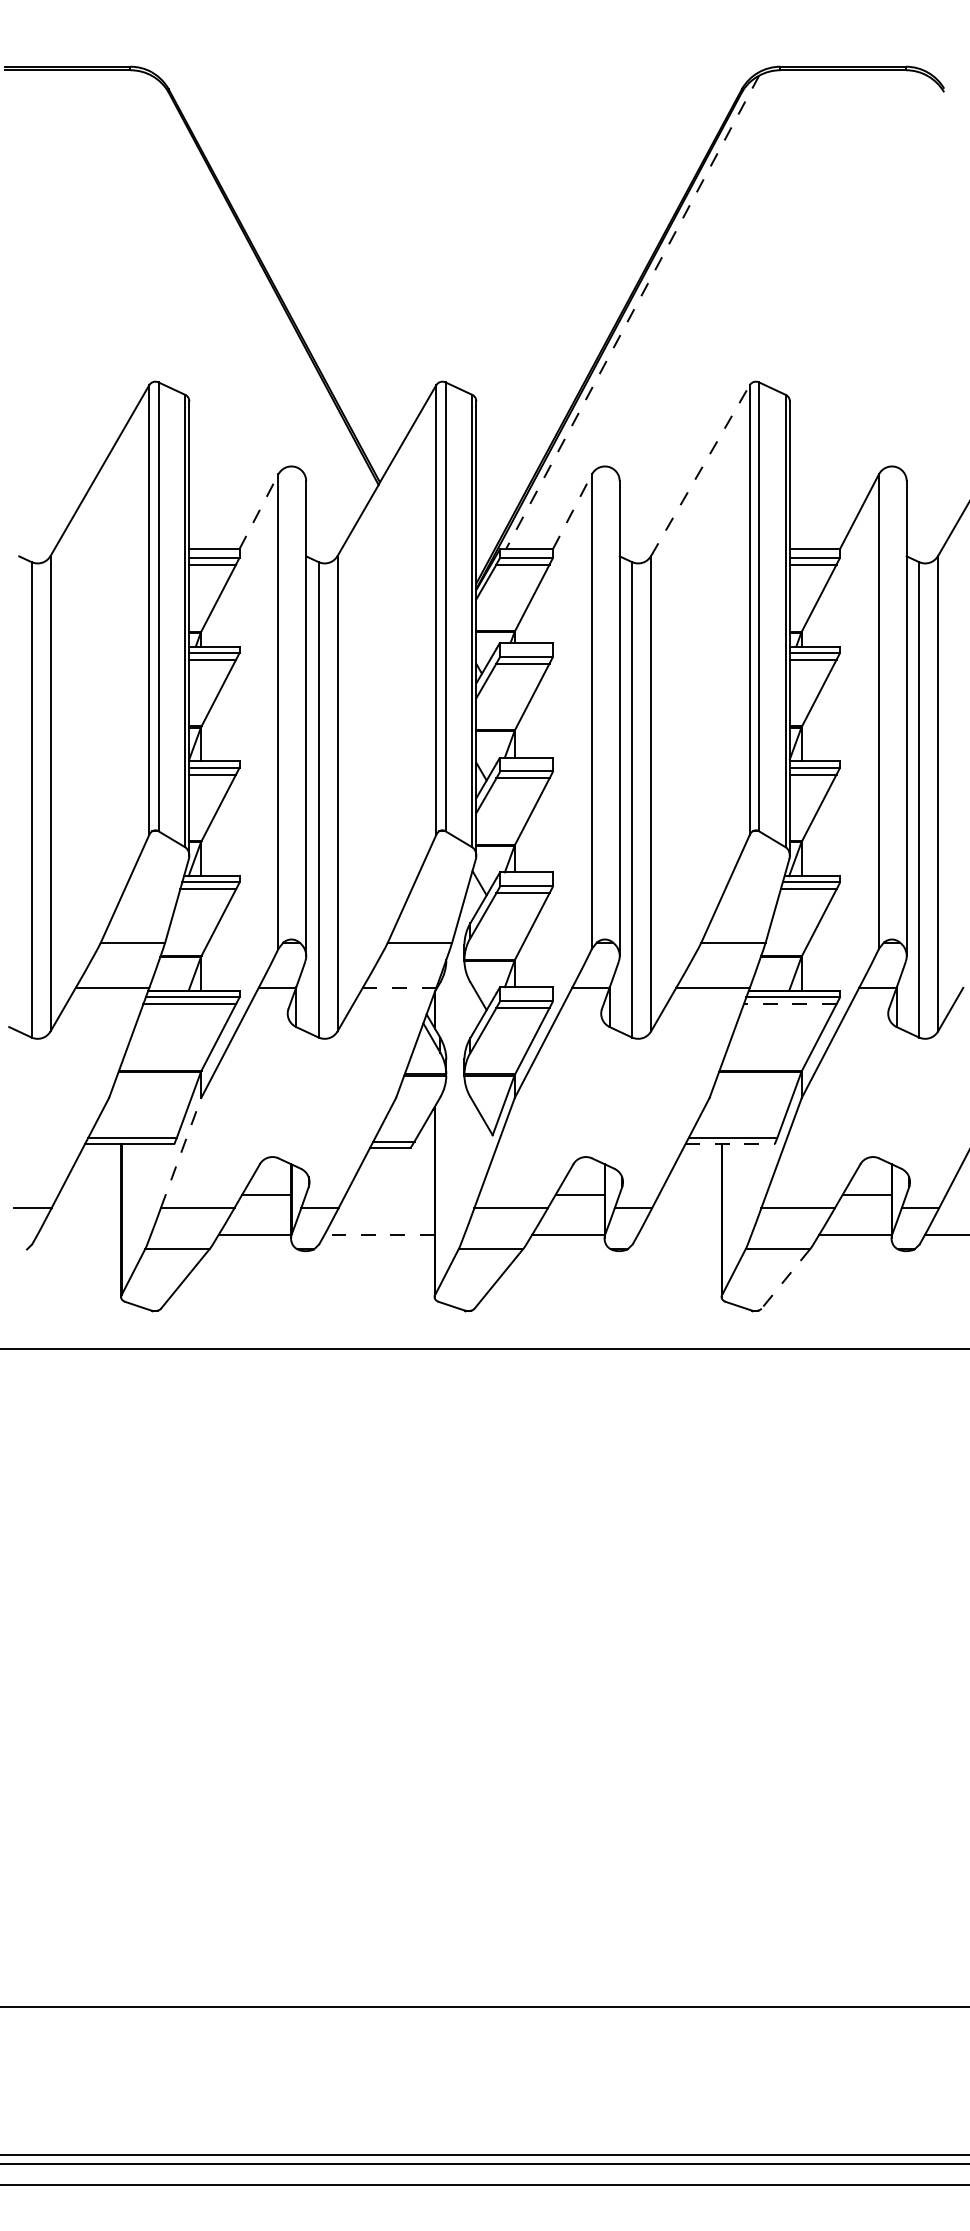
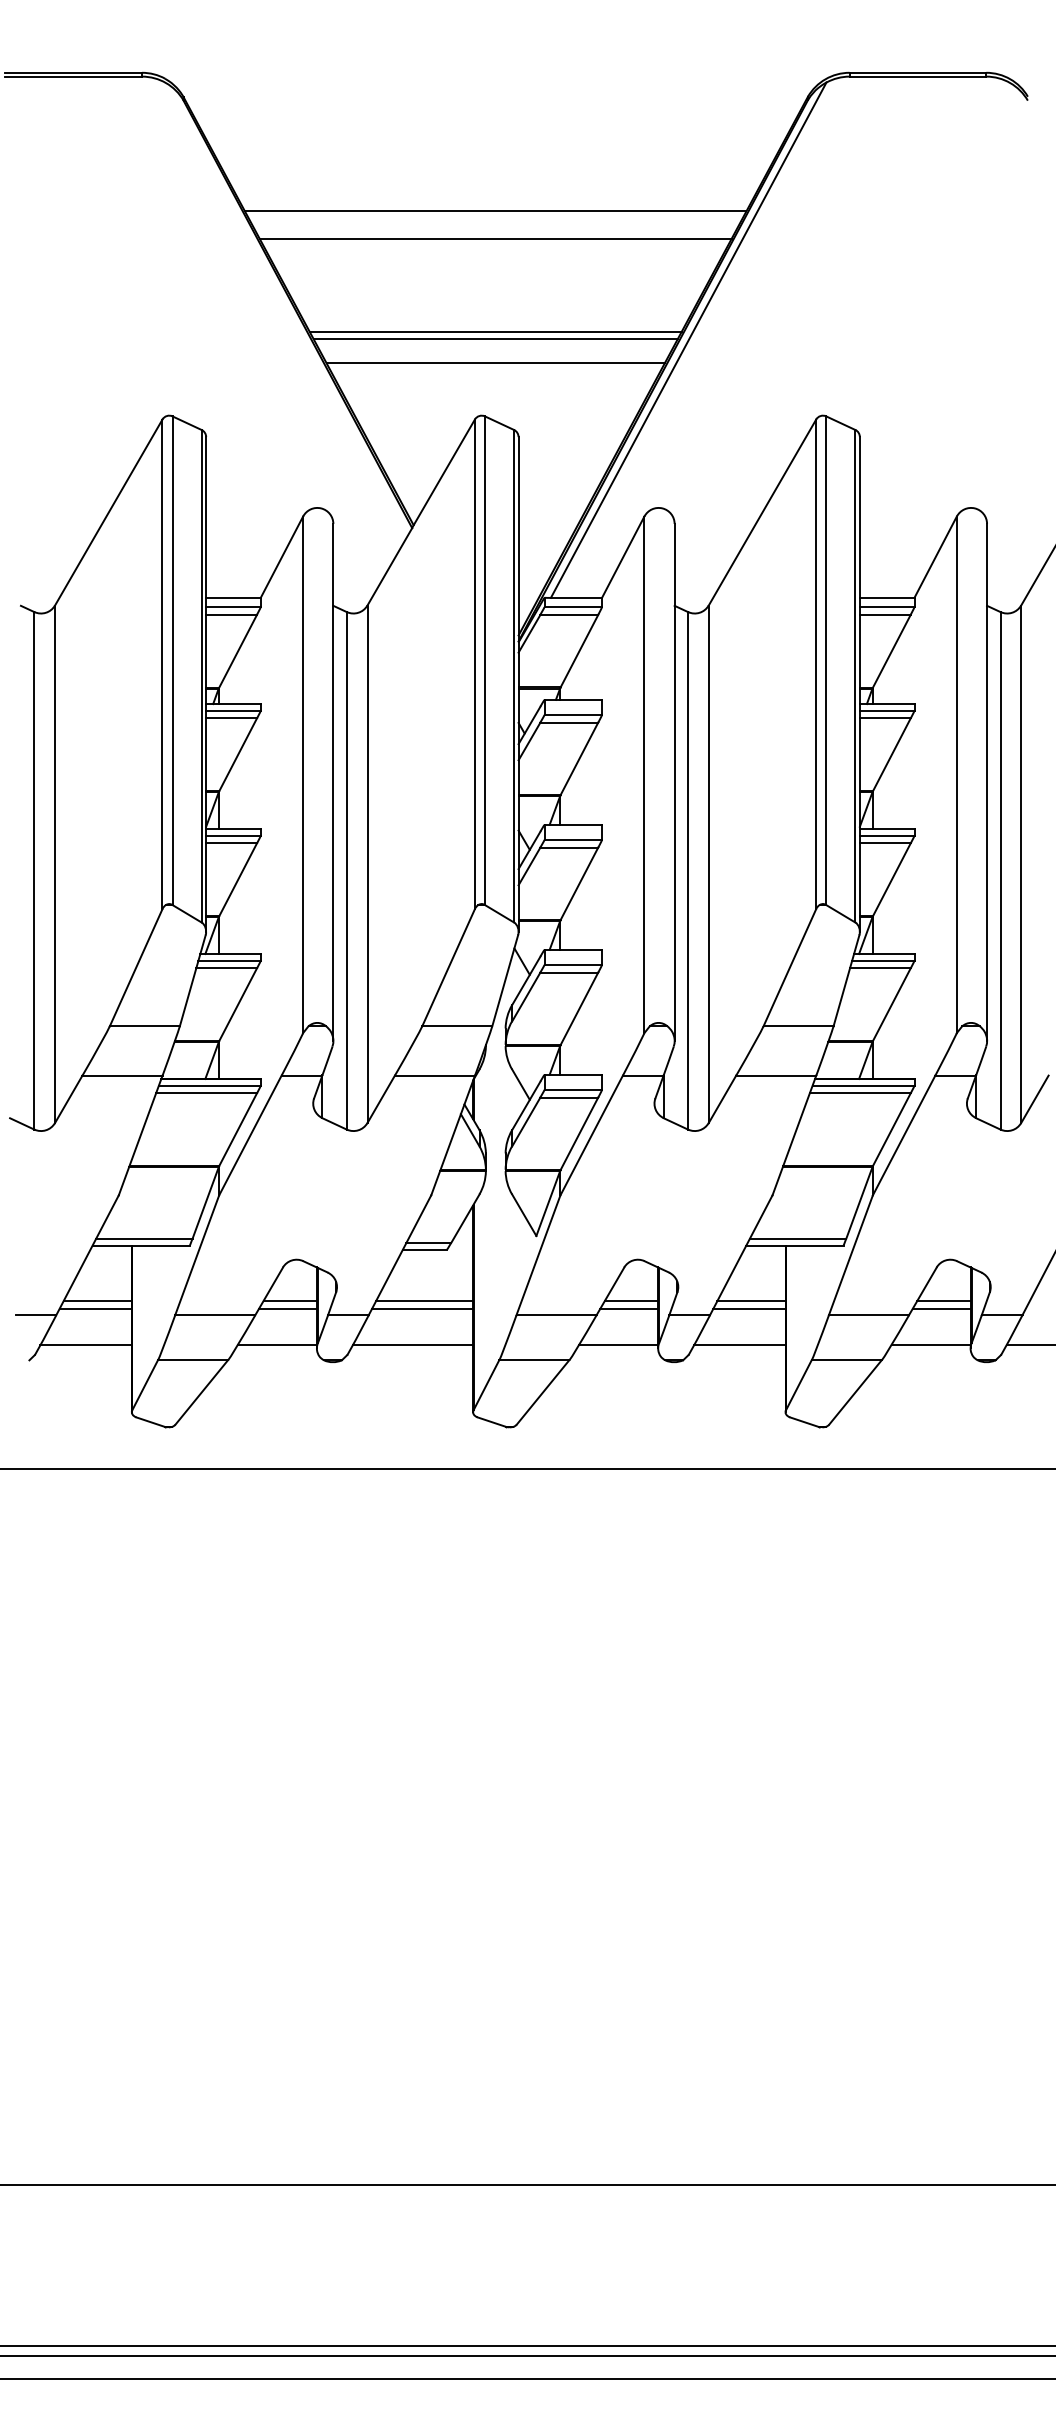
line: (455, 194) -> (495, 211), added
line: (455, 218) -> (495, 238), added
line: (455, 304) -> (495, 331), added
line: (455, 311) -> (495, 339), added
line: (632, 312) -> (688, 340), dashed -> solid
line: (455, 333) -> (495, 363), added
line: (700, 470) -> (762, 512), dashed -> solid
line: (258, 511) -> (281, 557), dashed -> solid
line: (572, 511) -> (623, 557), dashed -> solid
line: (400, 987) -> (435, 1075), dashed -> solid
line: (789, 1004) -> (859, 1093), dashed -> solid
line: (729, 1143) -> (794, 1245), dashed -> solid
line: (181, 1153) -> (197, 1255), dashed -> solid
line: (89, 1195) -> (97, 1301), added
line: (389, 1195) -> (424, 1301), added
line: (690, 1195) -> (751, 1301), added
line: (87, 1201) -> (95, 1308), added
line: (264, 1201) -> (287, 1308), added
line: (388, 1201) -> (422, 1308), added
line: (578, 1201) -> (629, 1308), added
line: (688, 1201) -> (749, 1308), added
line: (864, 1201) -> (941, 1308), added
line: (78, 1234) -> (85, 1344), added
line: (378, 1234) -> (412, 1344), dashed -> solid
line: (679, 1234) -> (739, 1344), added
line: (785, 1279) -> (855, 1392), dashed -> solid

